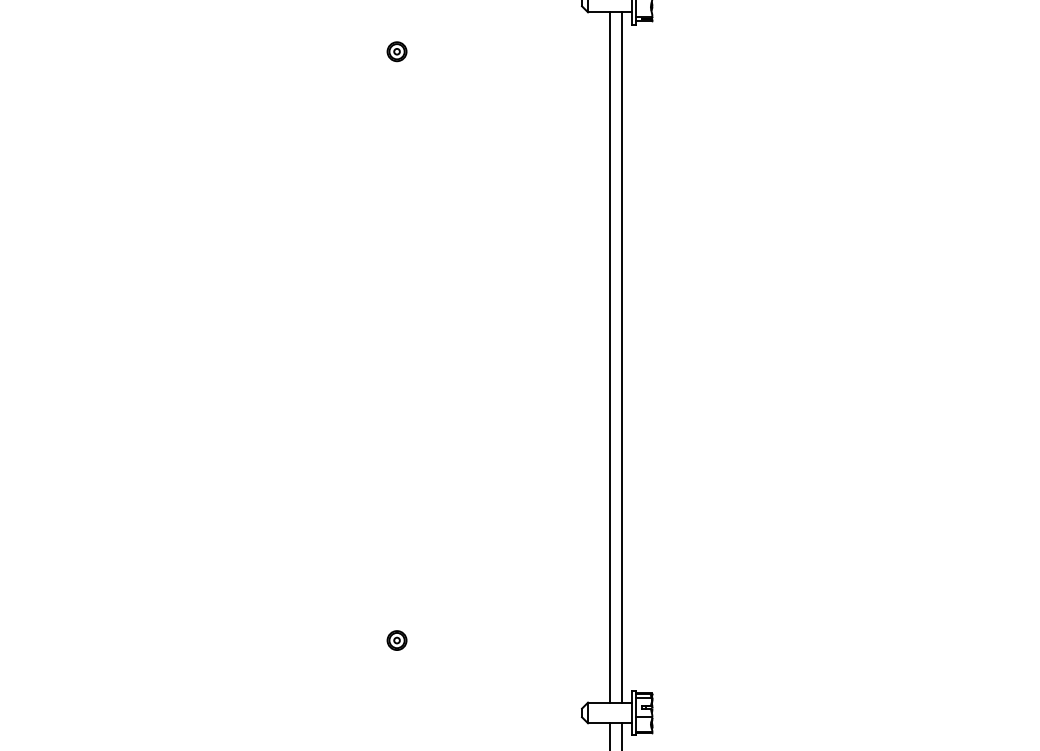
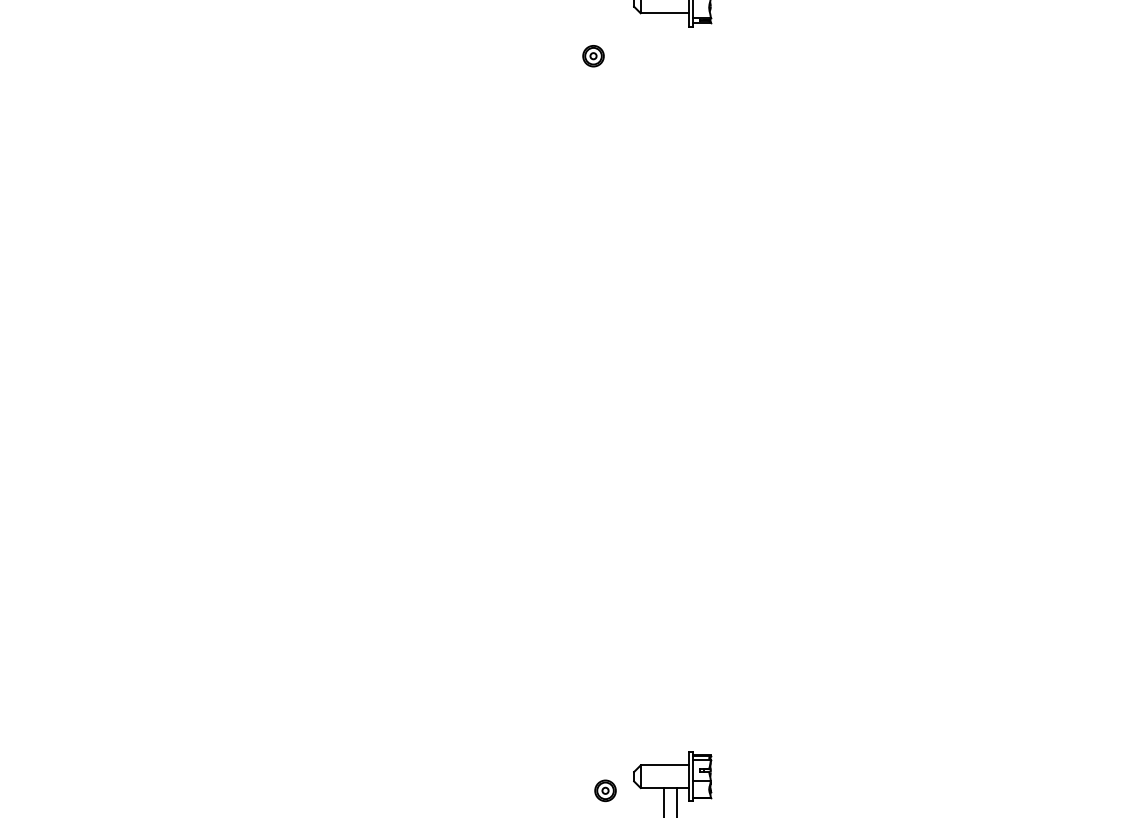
part: (397, 52) -> (593, 56), moved
line: (609, 357) -> (664, 389), removed
line: (621, 357) -> (677, 389), removed
part: (397, 640) -> (605, 790), moved

